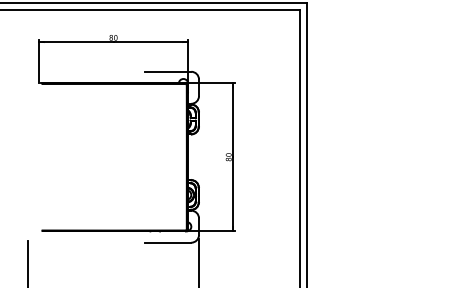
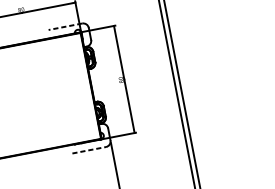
line: (167, 71) -> (64, 26), solid -> dashed
line: (168, 242) -> (89, 150), solid -> dashed

